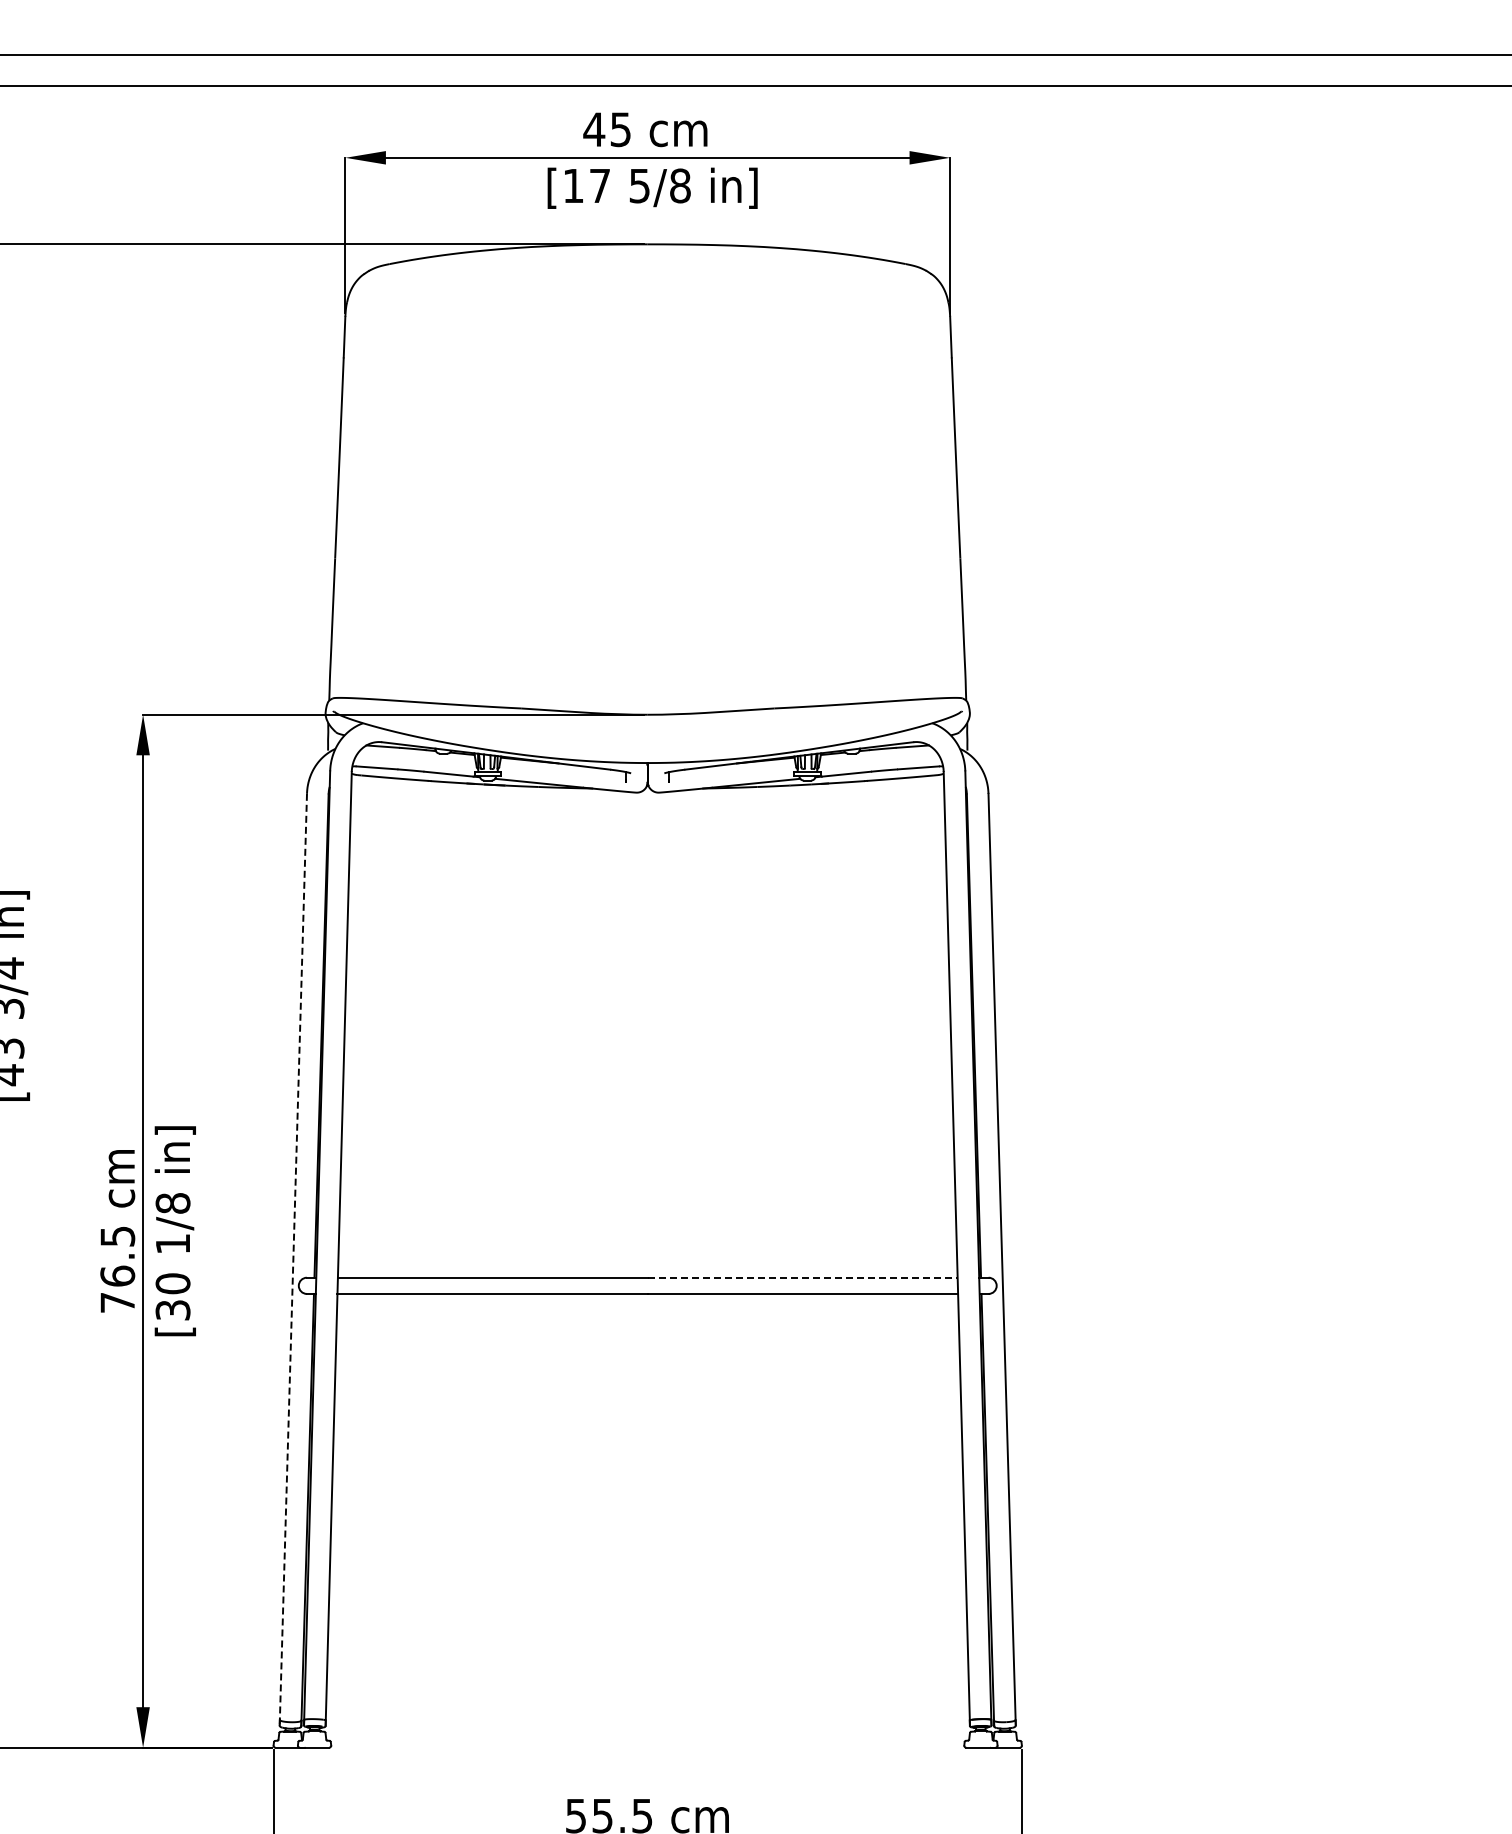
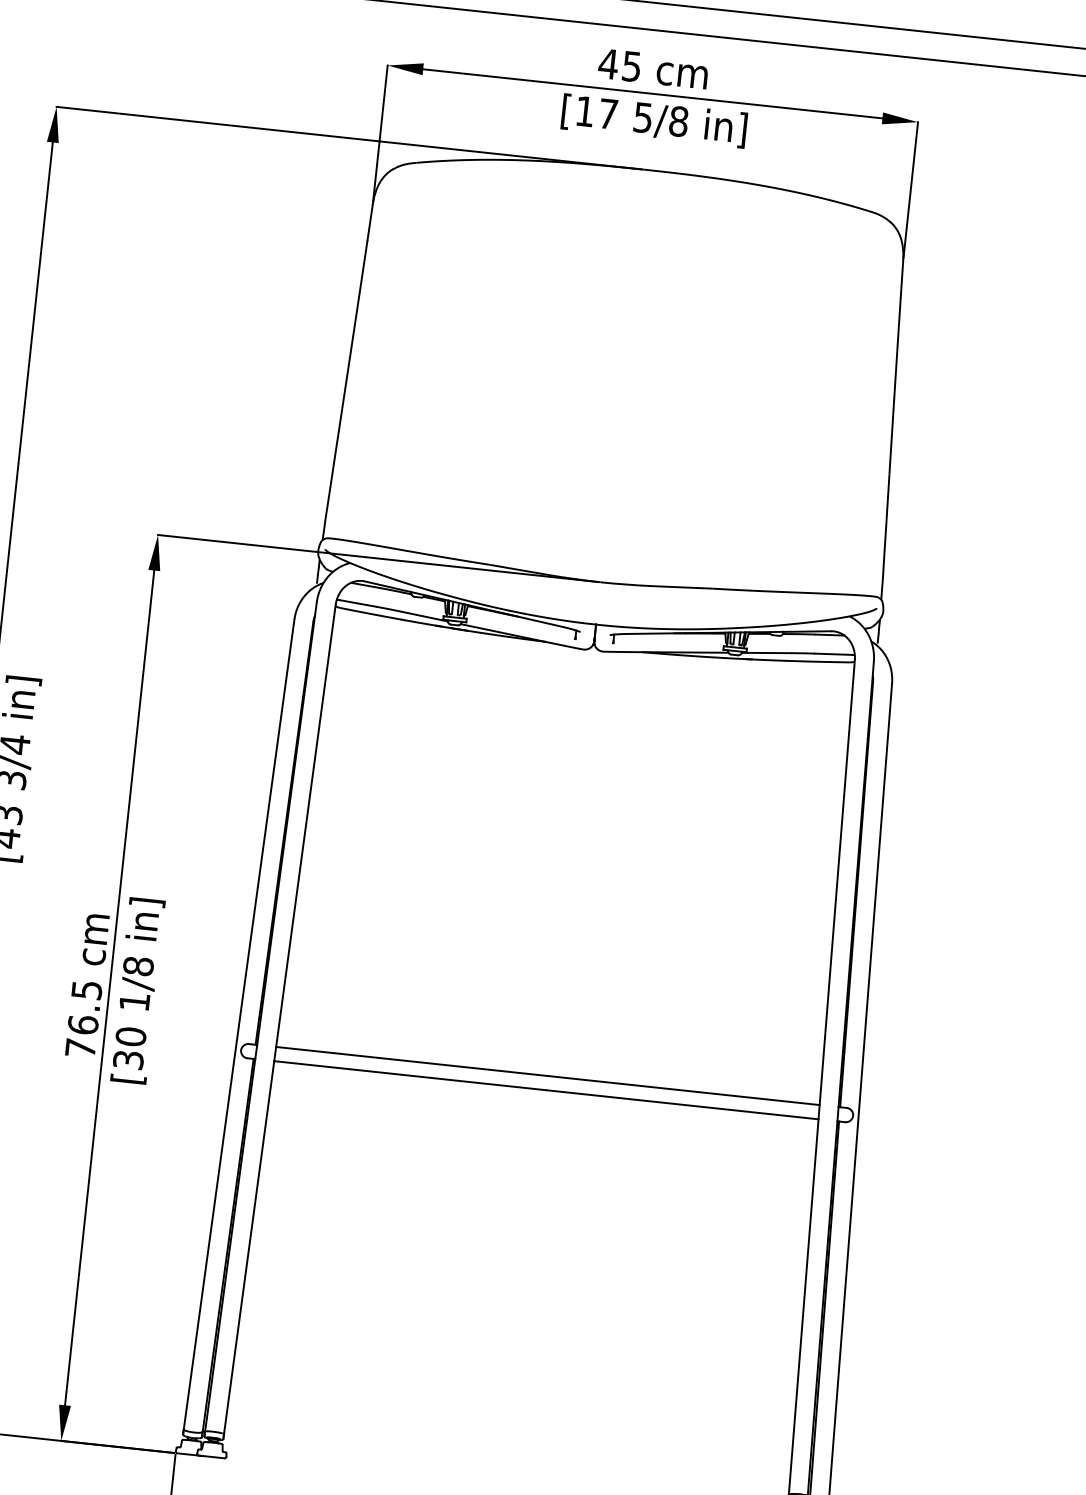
line: (293, 1259) -> (238, 1026), dashed -> solid
line: (802, 1277) -> (683, 1090), dashed -> solid

